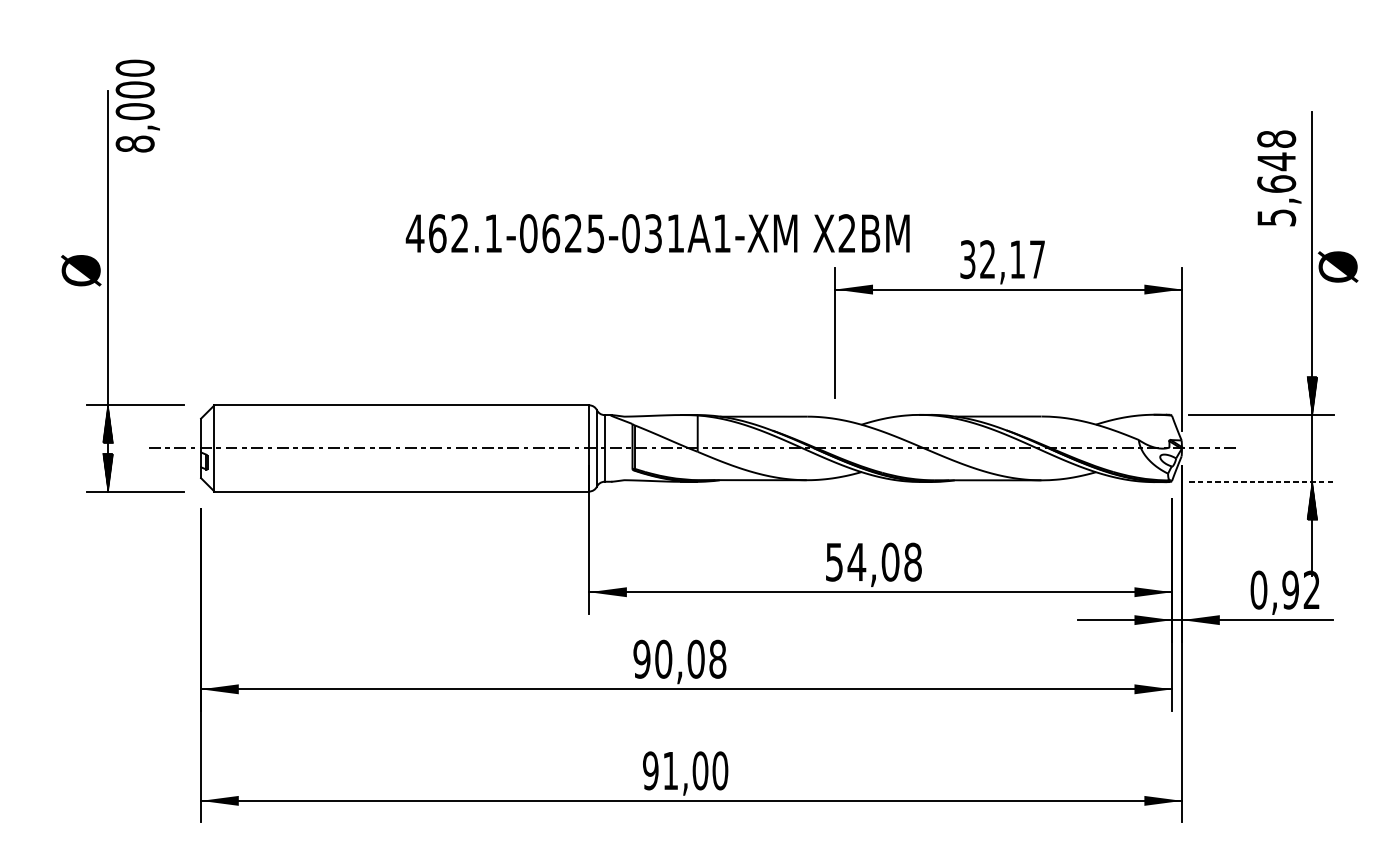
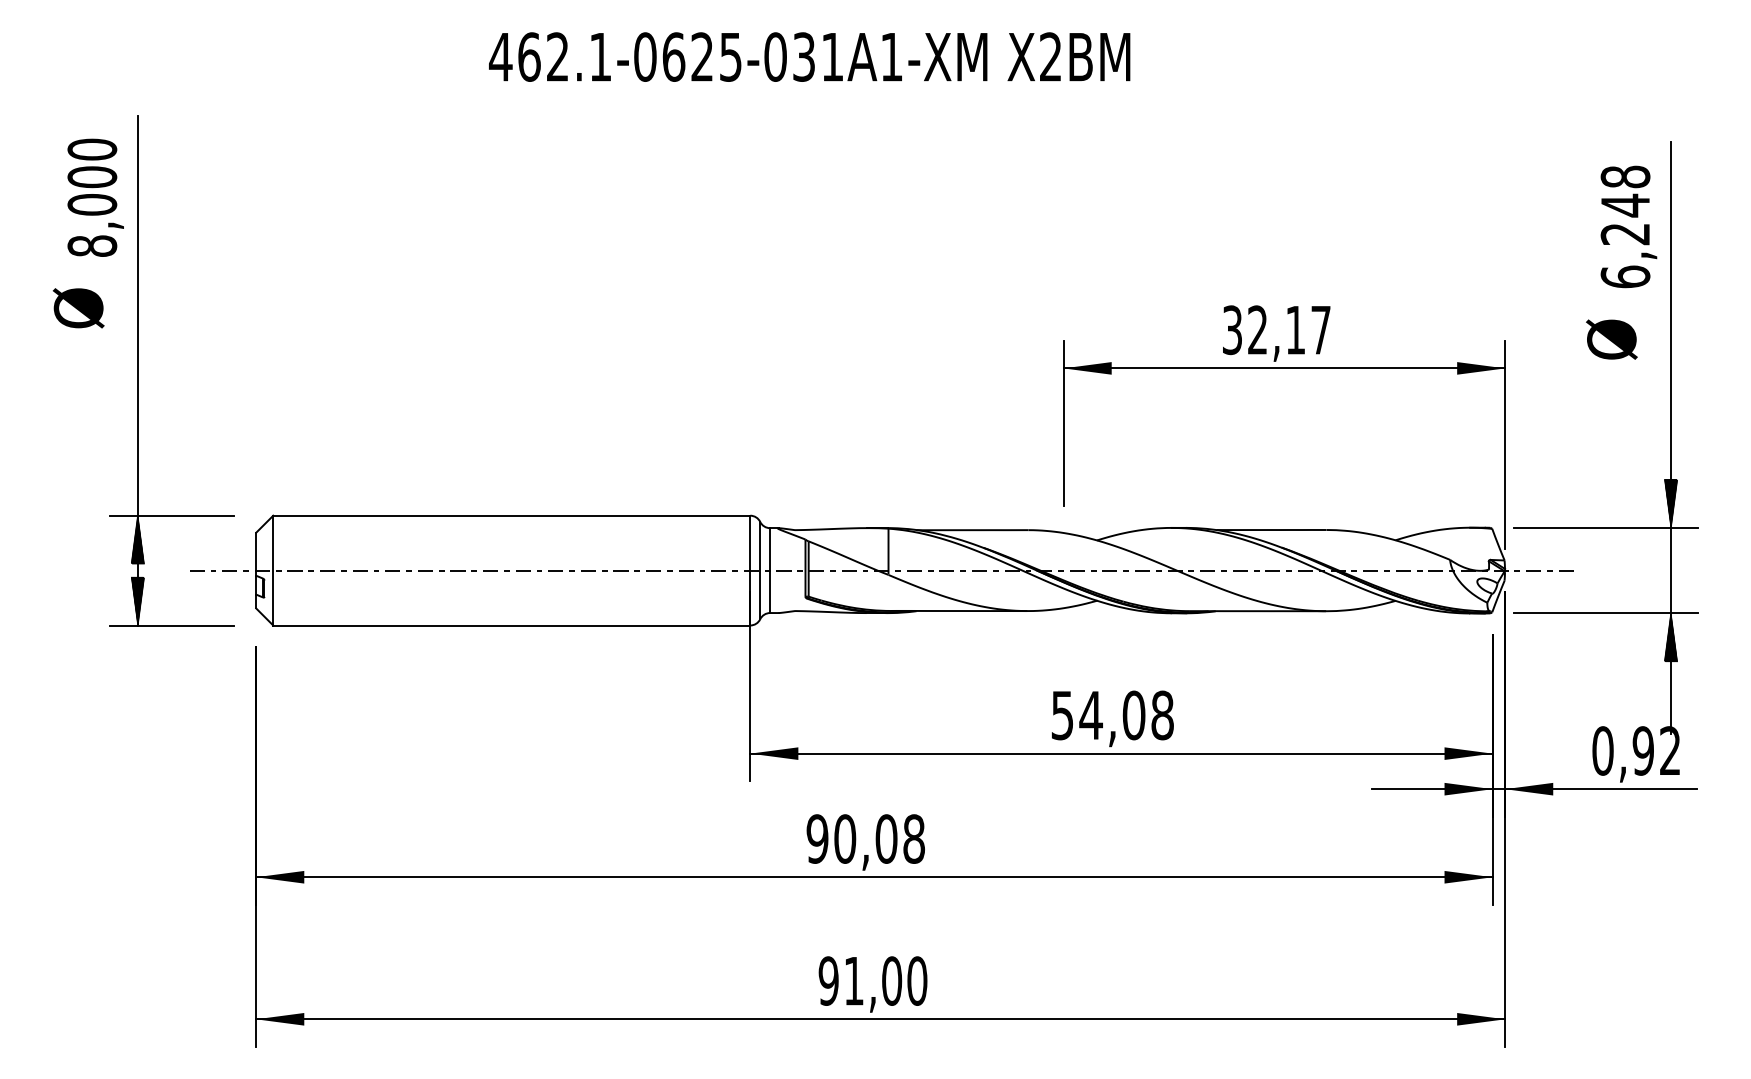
text: (137, 105) -> (95, 197), moved
text: (1276, 200) -> (1625, 255), 5,648 -> 6,248
text: (657, 233) -> (809, 56), moved
text: (1337, 266) -> (1611, 339), moved
text: (81, 270) -> (78, 308), moved
line: (1261, 482) -> (1606, 613), dashed -> solid

